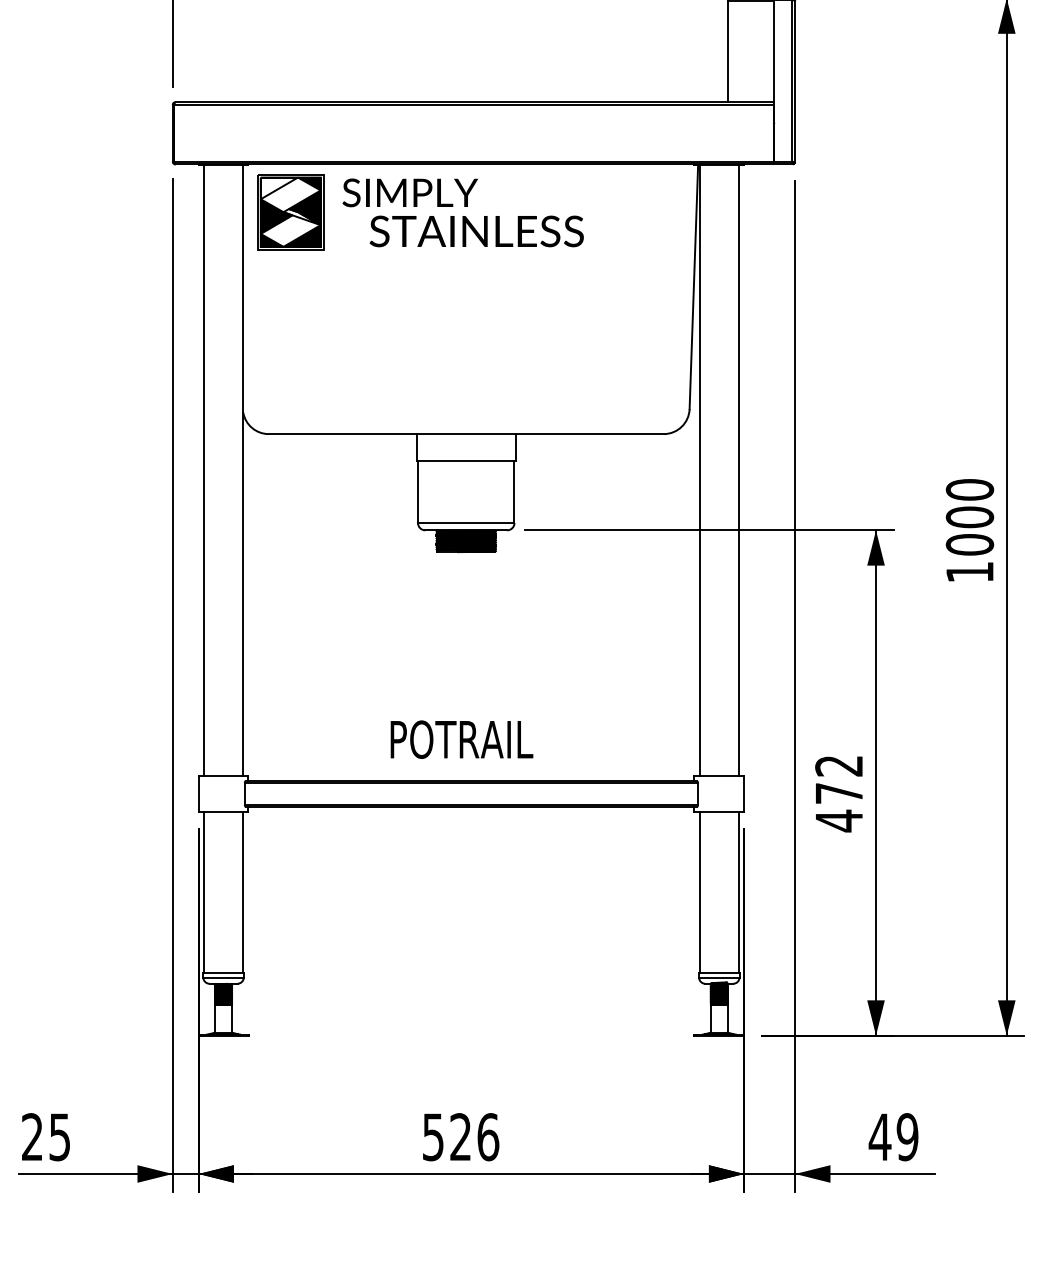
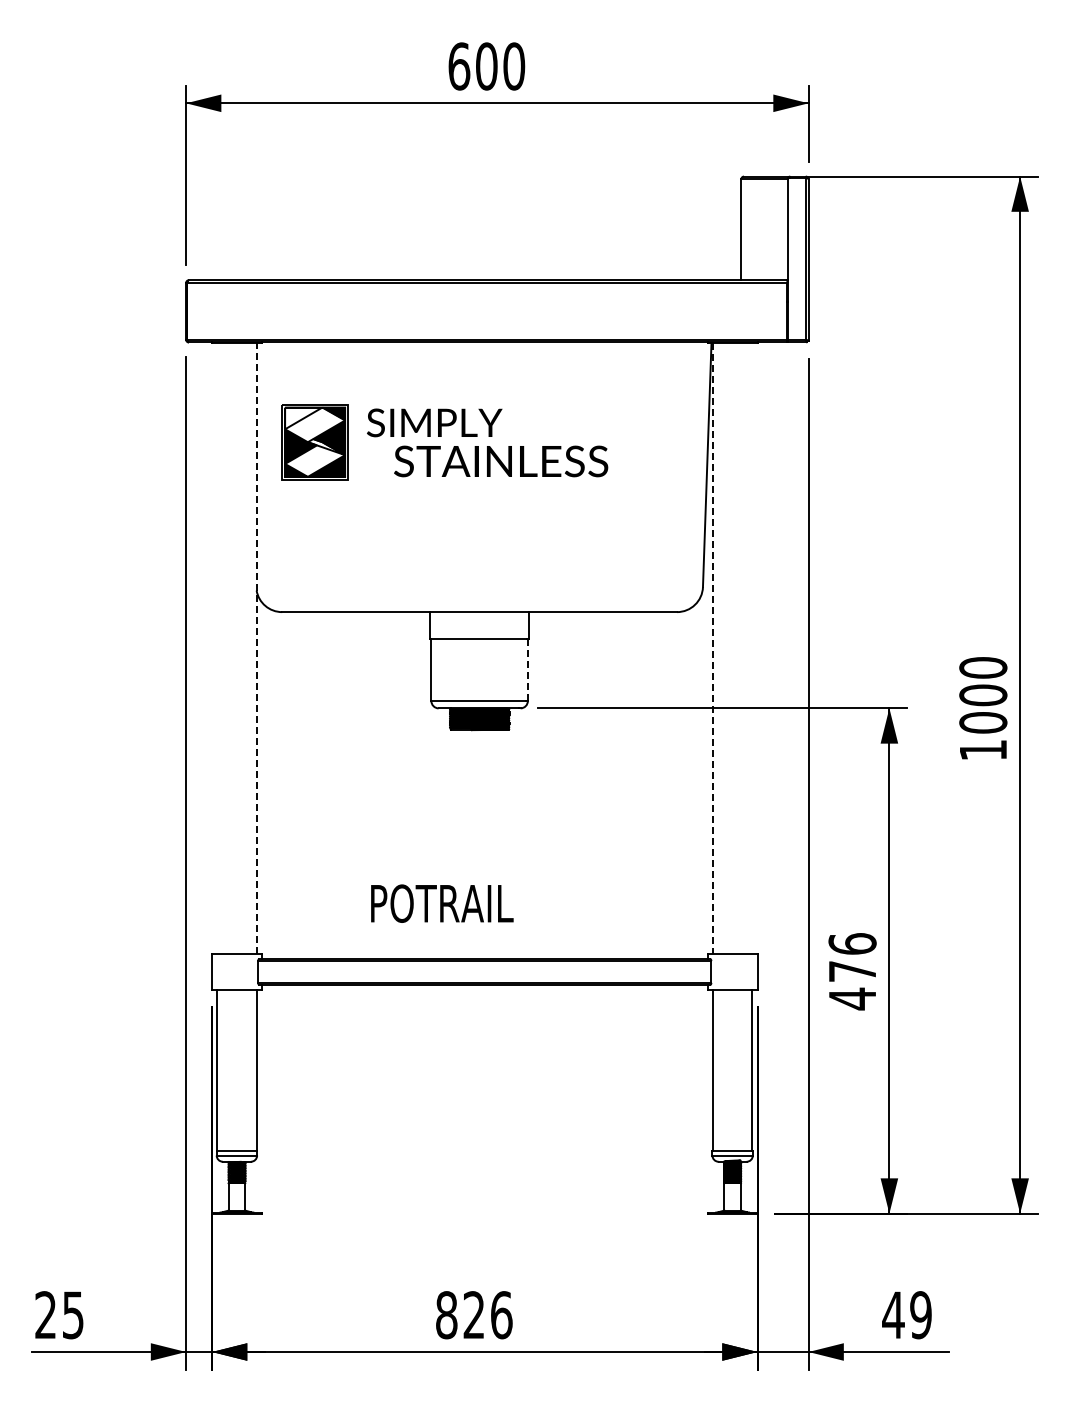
part: (420, 212) -> (444, 442), moved
line: (204, 470) -> (217, 648), removed
line: (243, 470) -> (256, 648), solid -> dashed
line: (699, 470) -> (712, 648), solid -> dashed
line: (739, 470) -> (752, 648), removed
line: (514, 491) -> (527, 669), solid -> dashed
text: (462, 739) -> (442, 903), moved
text: (839, 765) -> (852, 943), 472 -> 476
text: (433, 1137) -> (446, 1315), 526 -> 826

